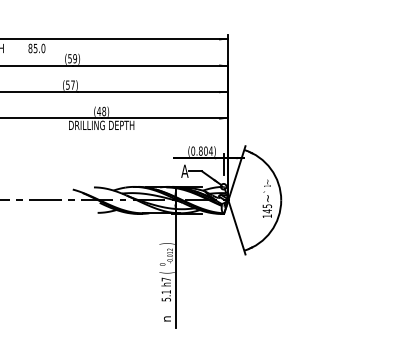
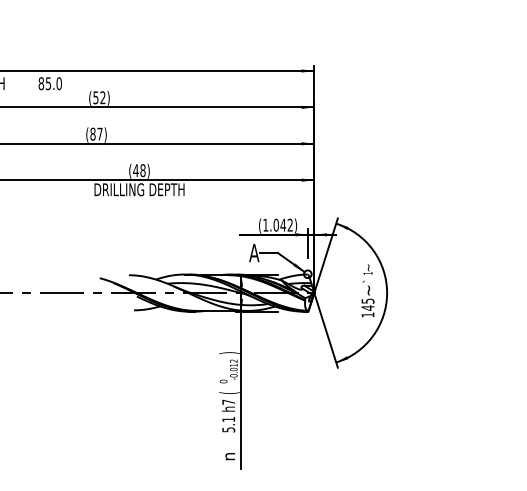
text: (75, 58) -> (103, 97), (59) -> (52)
text: (67, 84) -> (92, 133), (57) -> (87)
text: (201, 150) -> (277, 224), (0.804) -> (1.042)

